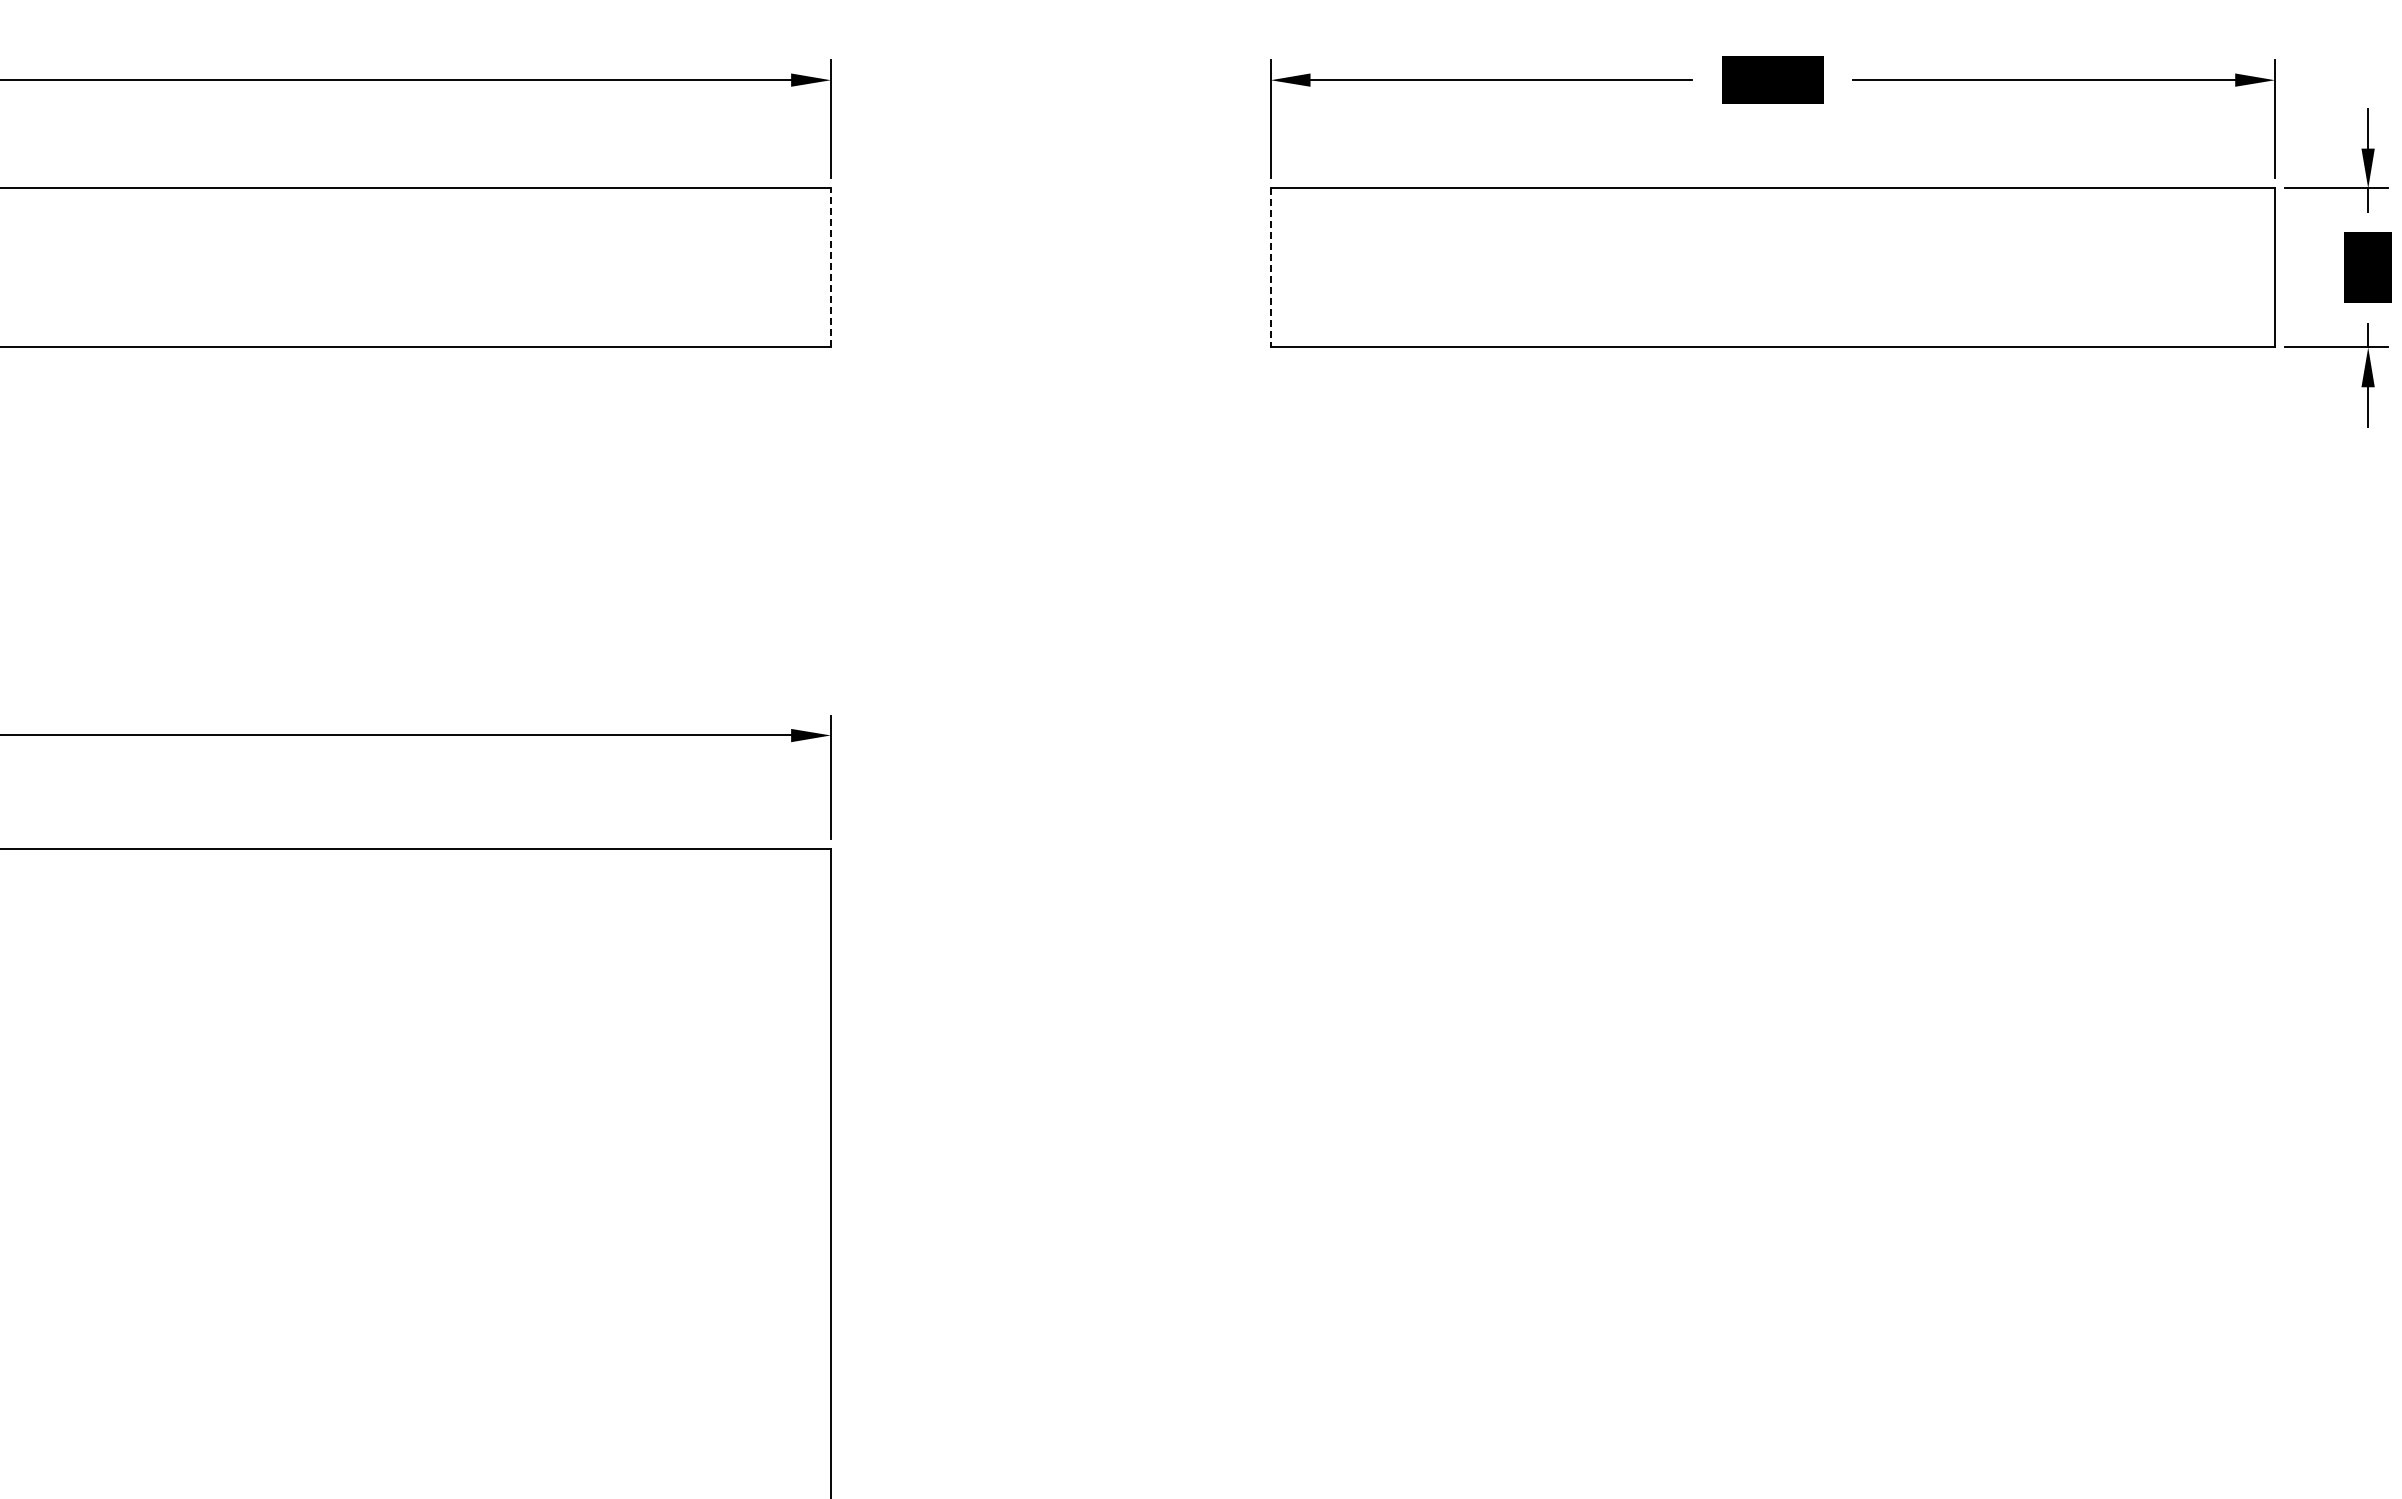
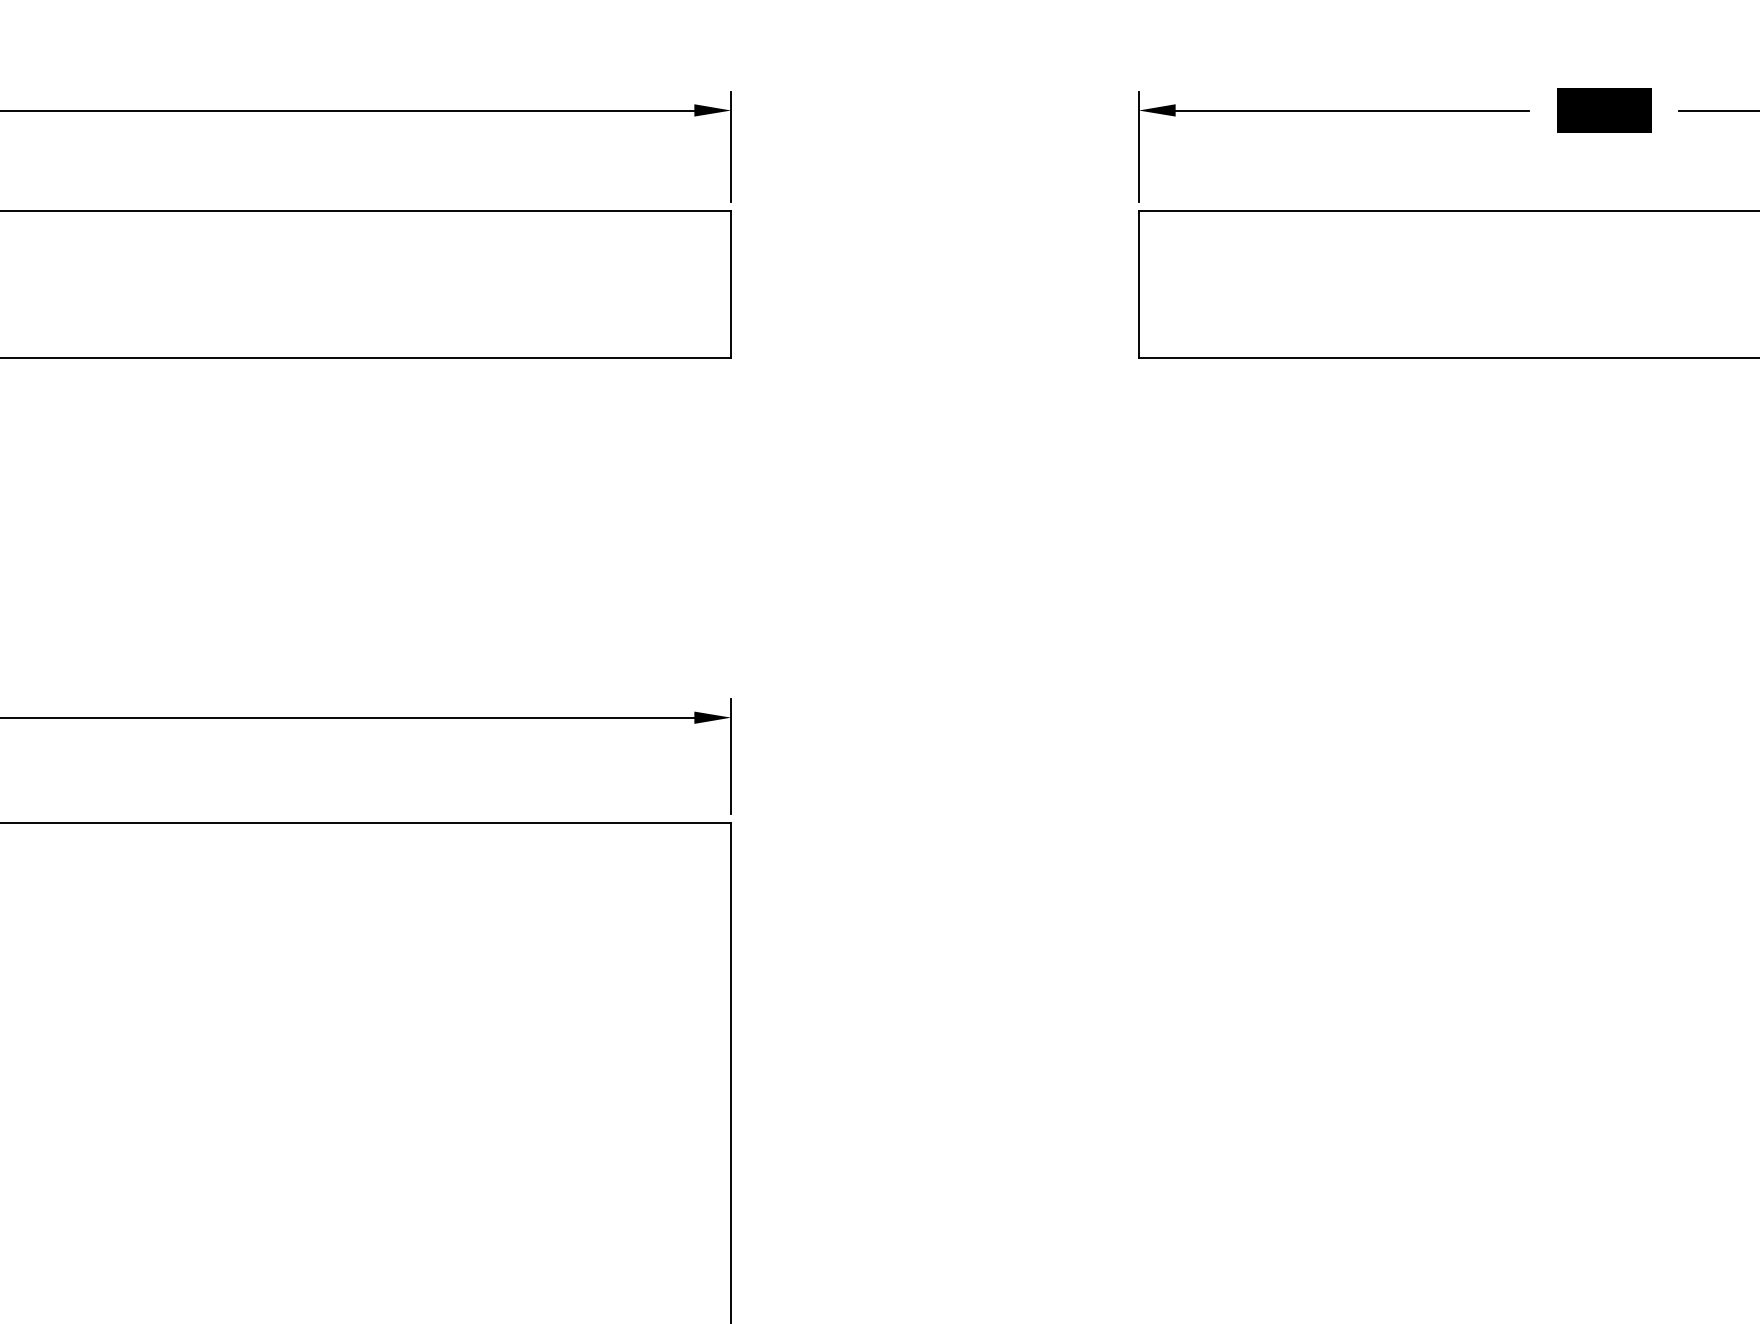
line: (830, 267) -> (730, 284), dashed -> solid
line: (1270, 267) -> (1138, 284), dashed -> solid

